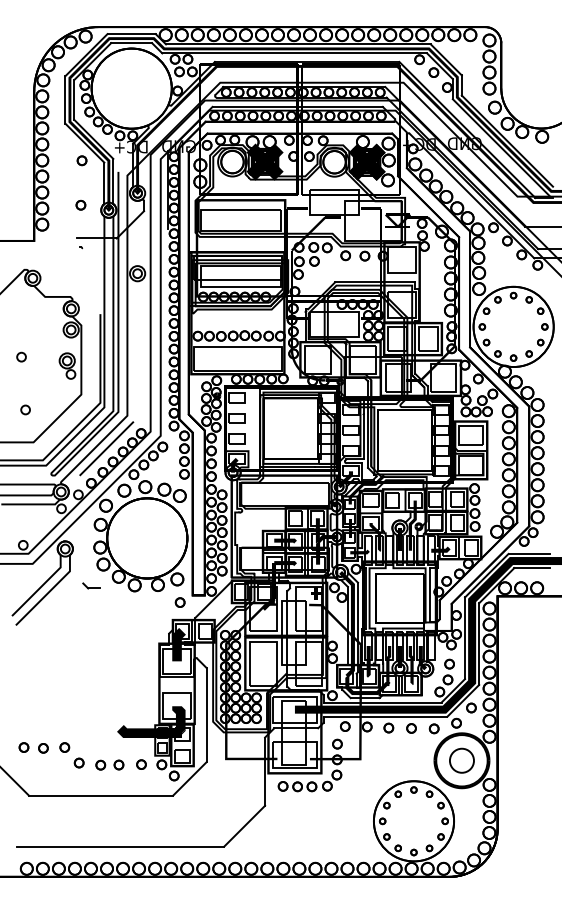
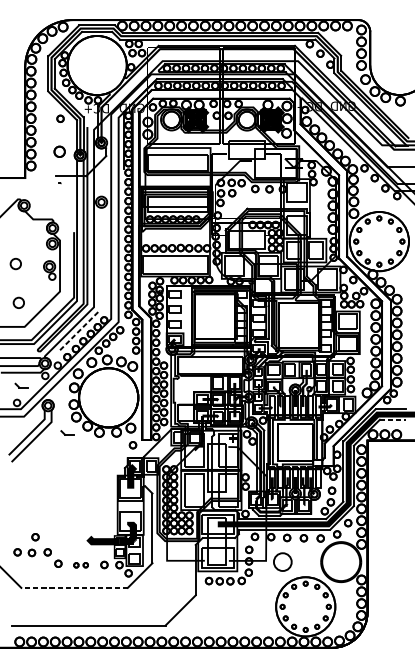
part: (80, 204) -> (59, 151), size x1.6
circle: (21, 356) -> (15, 263), size x1.6
circle: (25, 409) -> (18, 302), size x1.6
line: (106, 449) -> (78, 332), solid -> dashed
part: (29, 521) -> (21, 385), added
line: (532, 568) -> (393, 420), solid -> dashed
part: (47, 726) -> (34, 536), added
circle: (461, 760) -> (282, 561), moved
part: (109, 764) -> (80, 564), size x0.7
line: (100, 795) -> (74, 587), solid -> dashed

